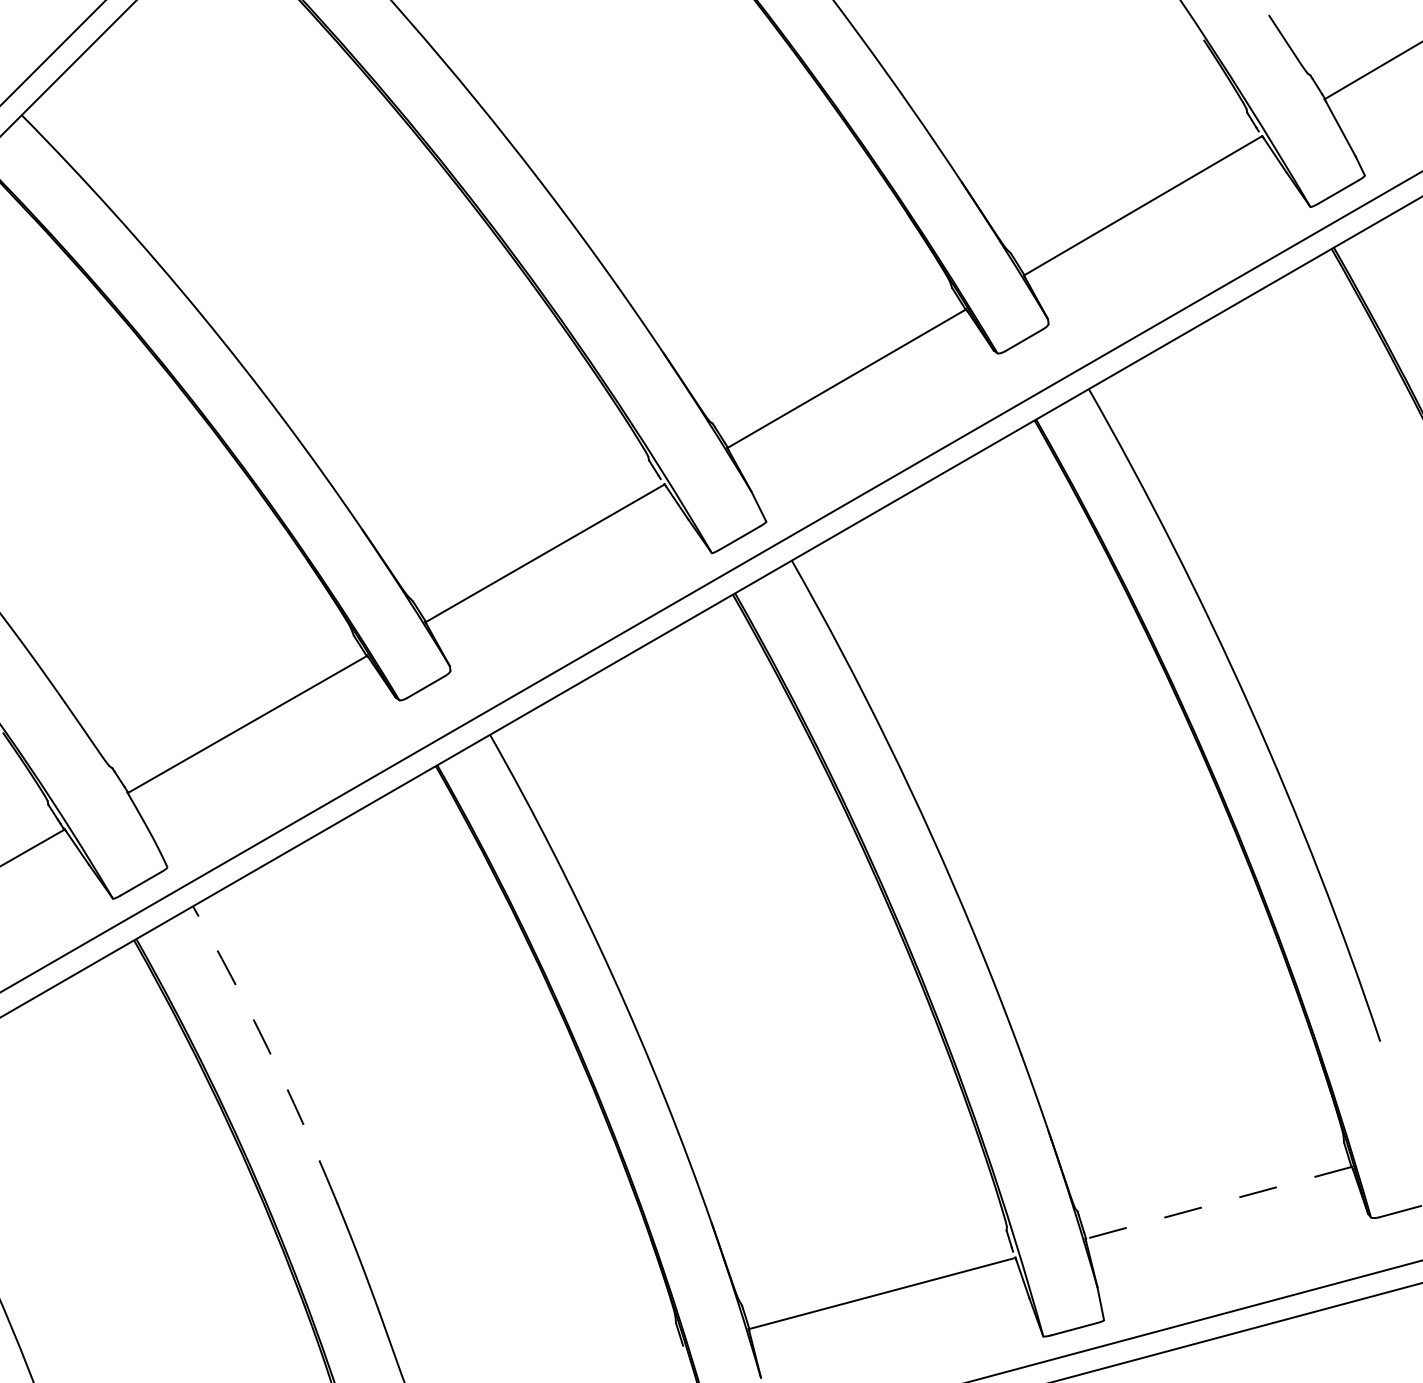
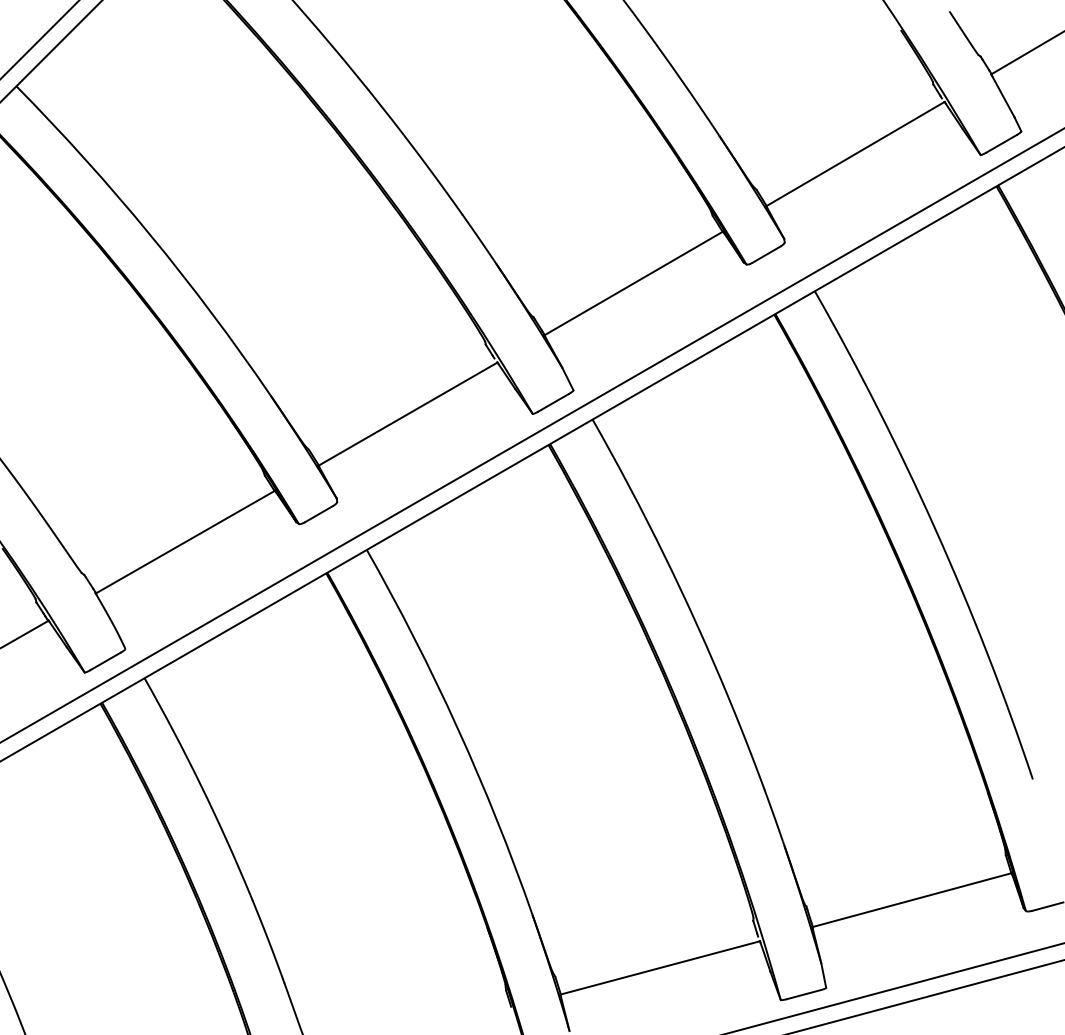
arc: (268, 1049) -> (201, 785), dashed -> solid
line: (1218, 1202) -> (911, 899), dashed -> solid

